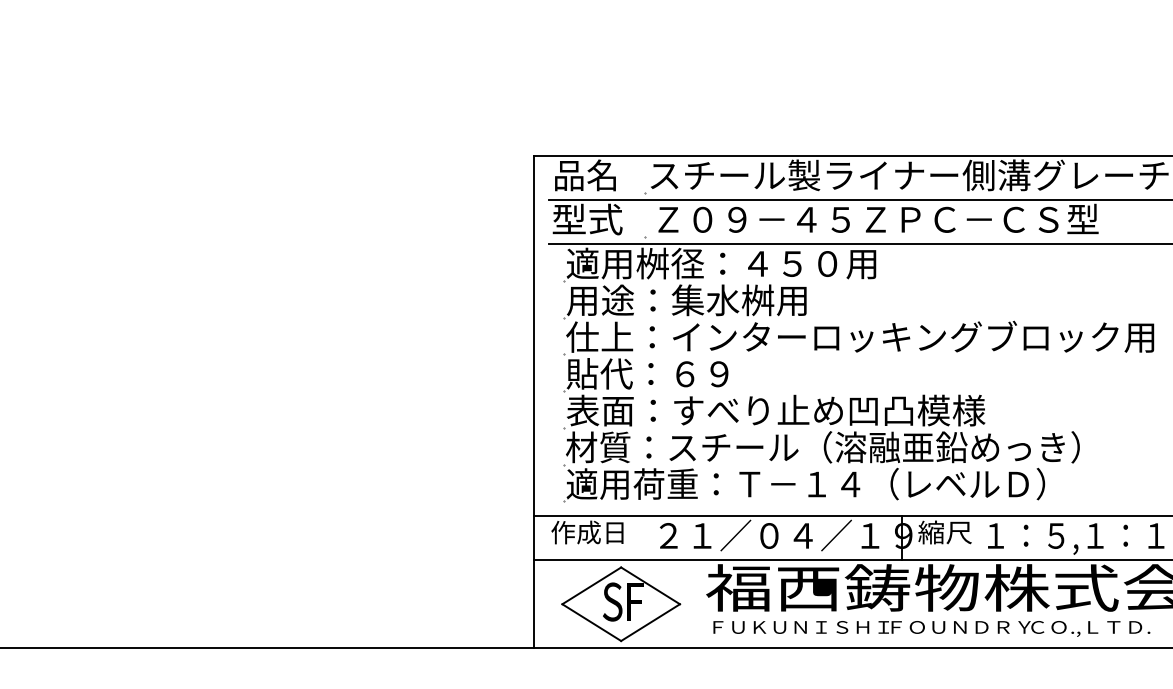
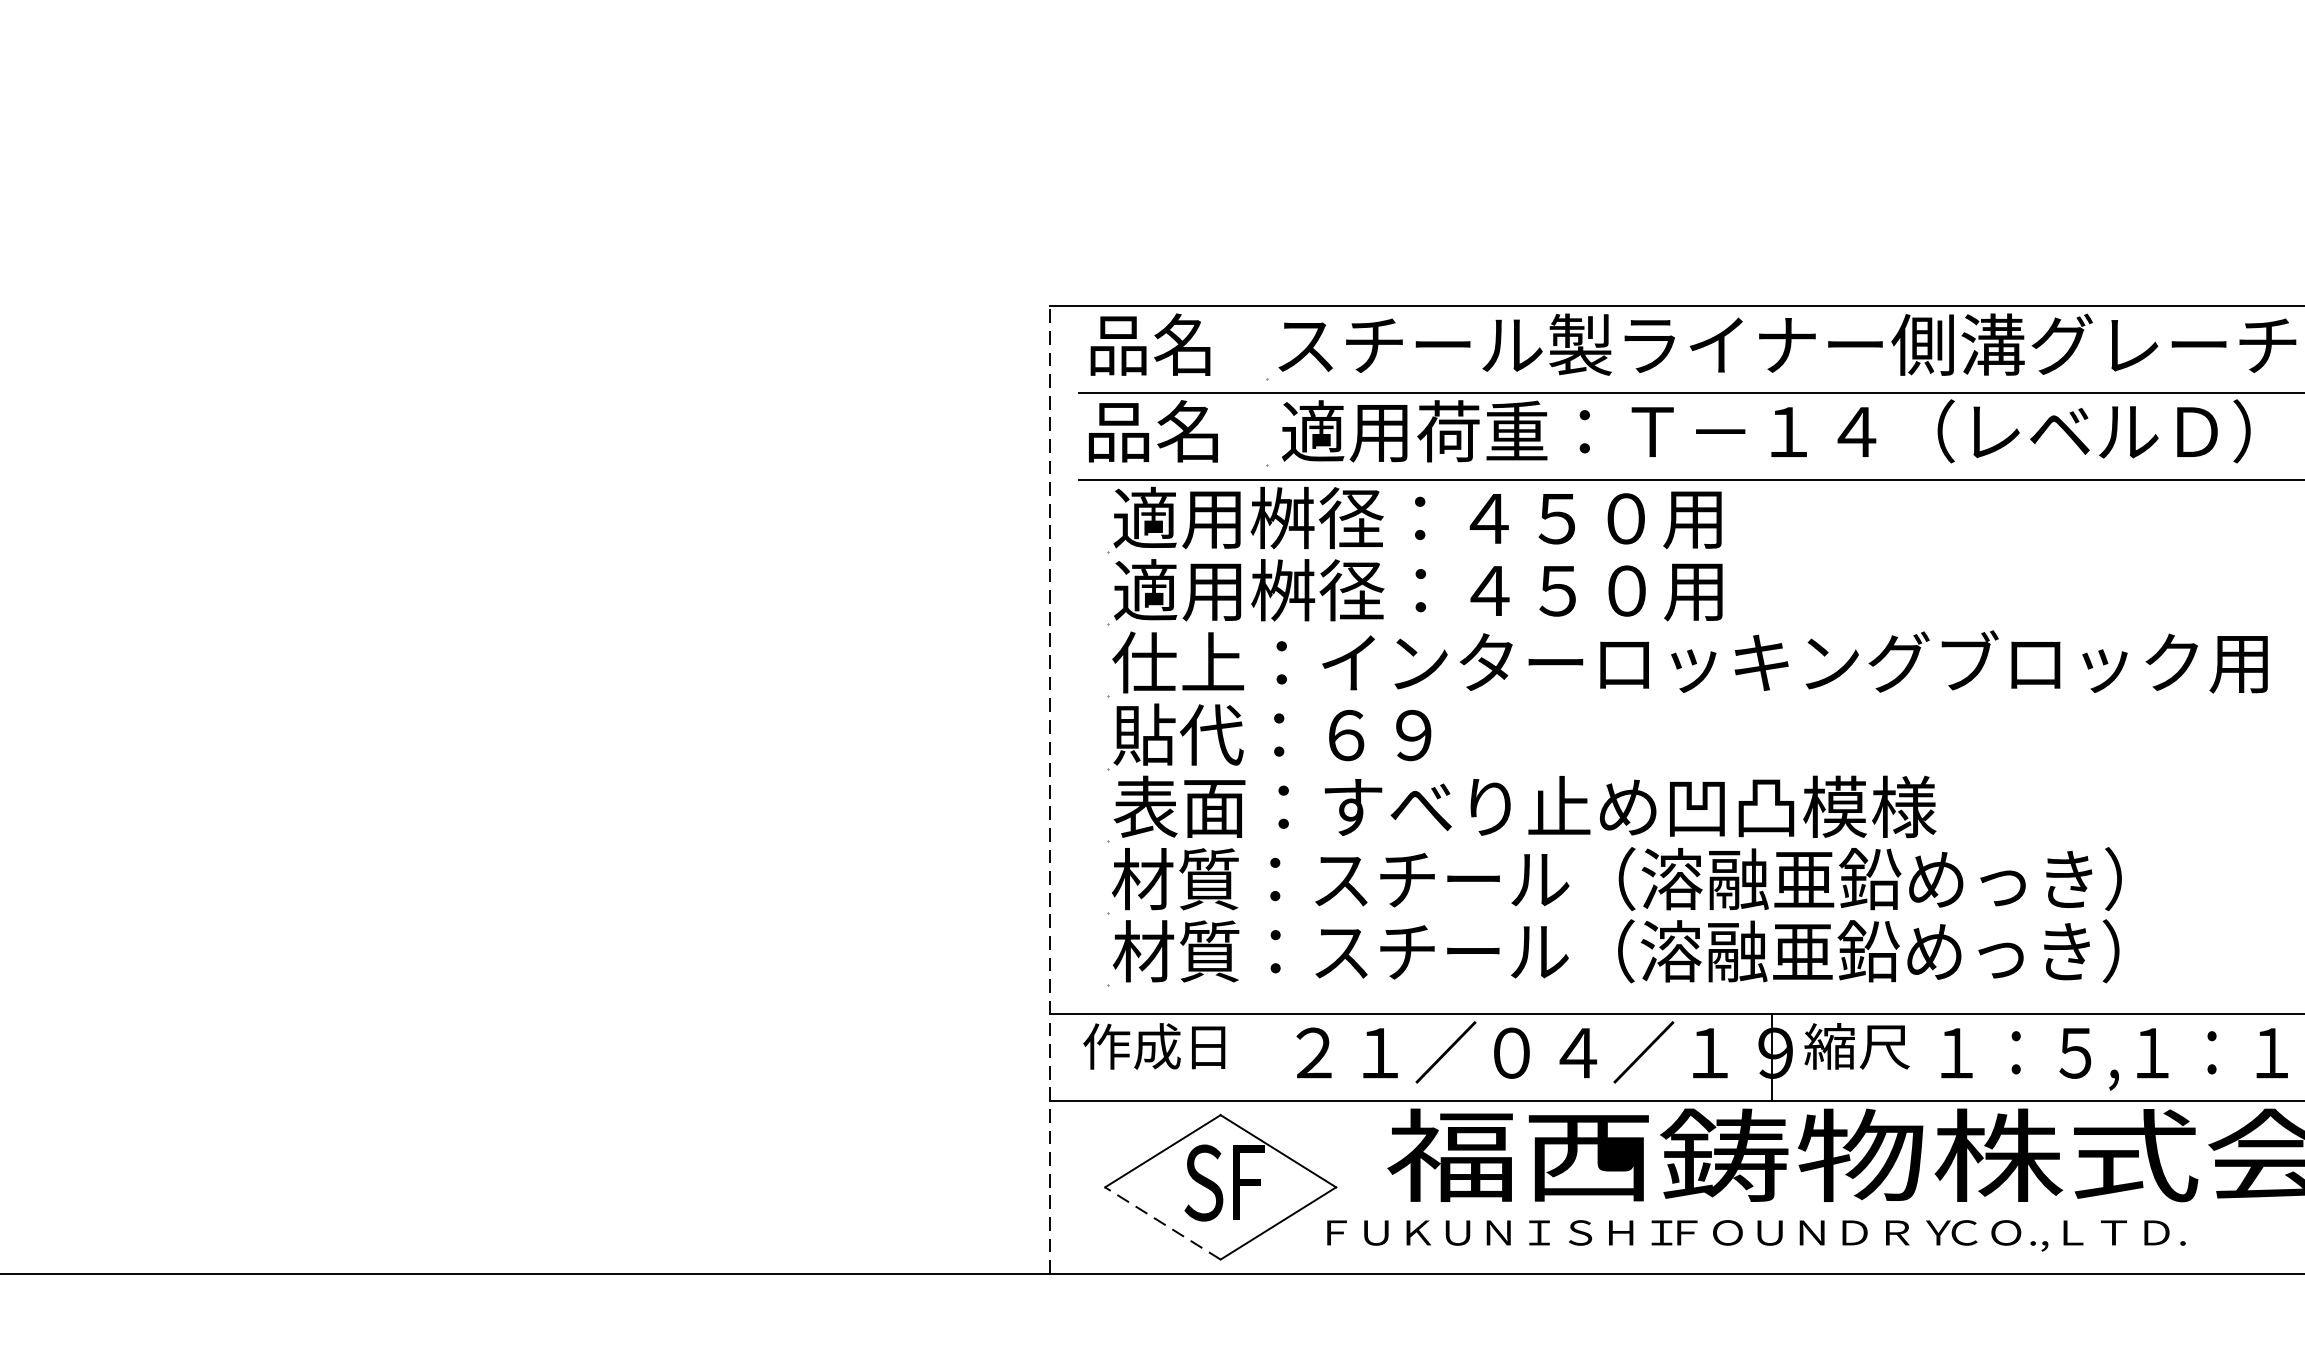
text: (587, 219) -> (1154, 431), 型式 -> 品名
text: (898, 219) -> (1765, 431), Ｚ０９－４５ＺＰＣ－ＣＳ型 -> 適用荷重：Ｔ－１４（レベルＤ）
text: (721, 300) -> (1417, 590), 用途：集水桝用 -> 適用桝径：４５０用
line: (534, 401) -> (1050, 788), solid -> dashed
text: (822, 483) -> (1616, 950), 適用荷重：Ｔ－１４（レベルＤ） -> 材質：スチール（溶融亜鉛めっき）
line: (591, 622) -> (1162, 1223), solid -> dashed
text: (931, 628) -> (1755, 1235), moved

